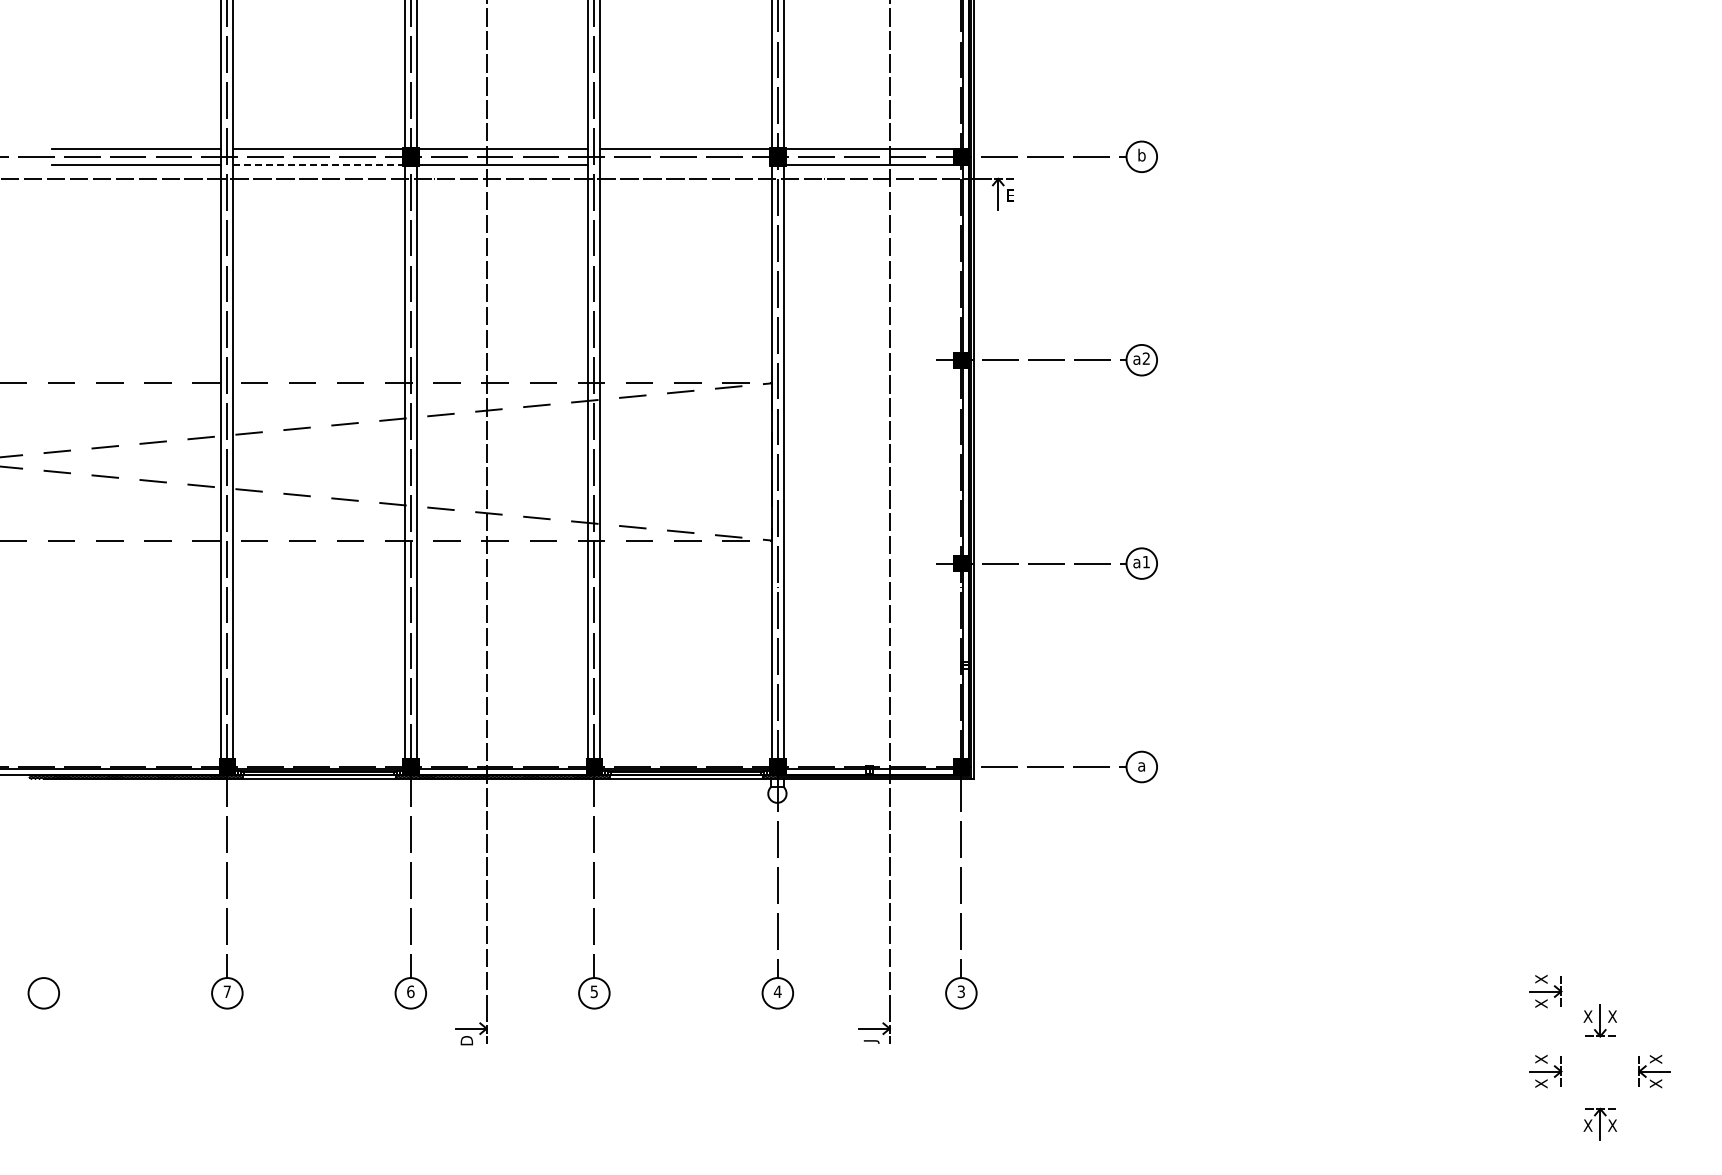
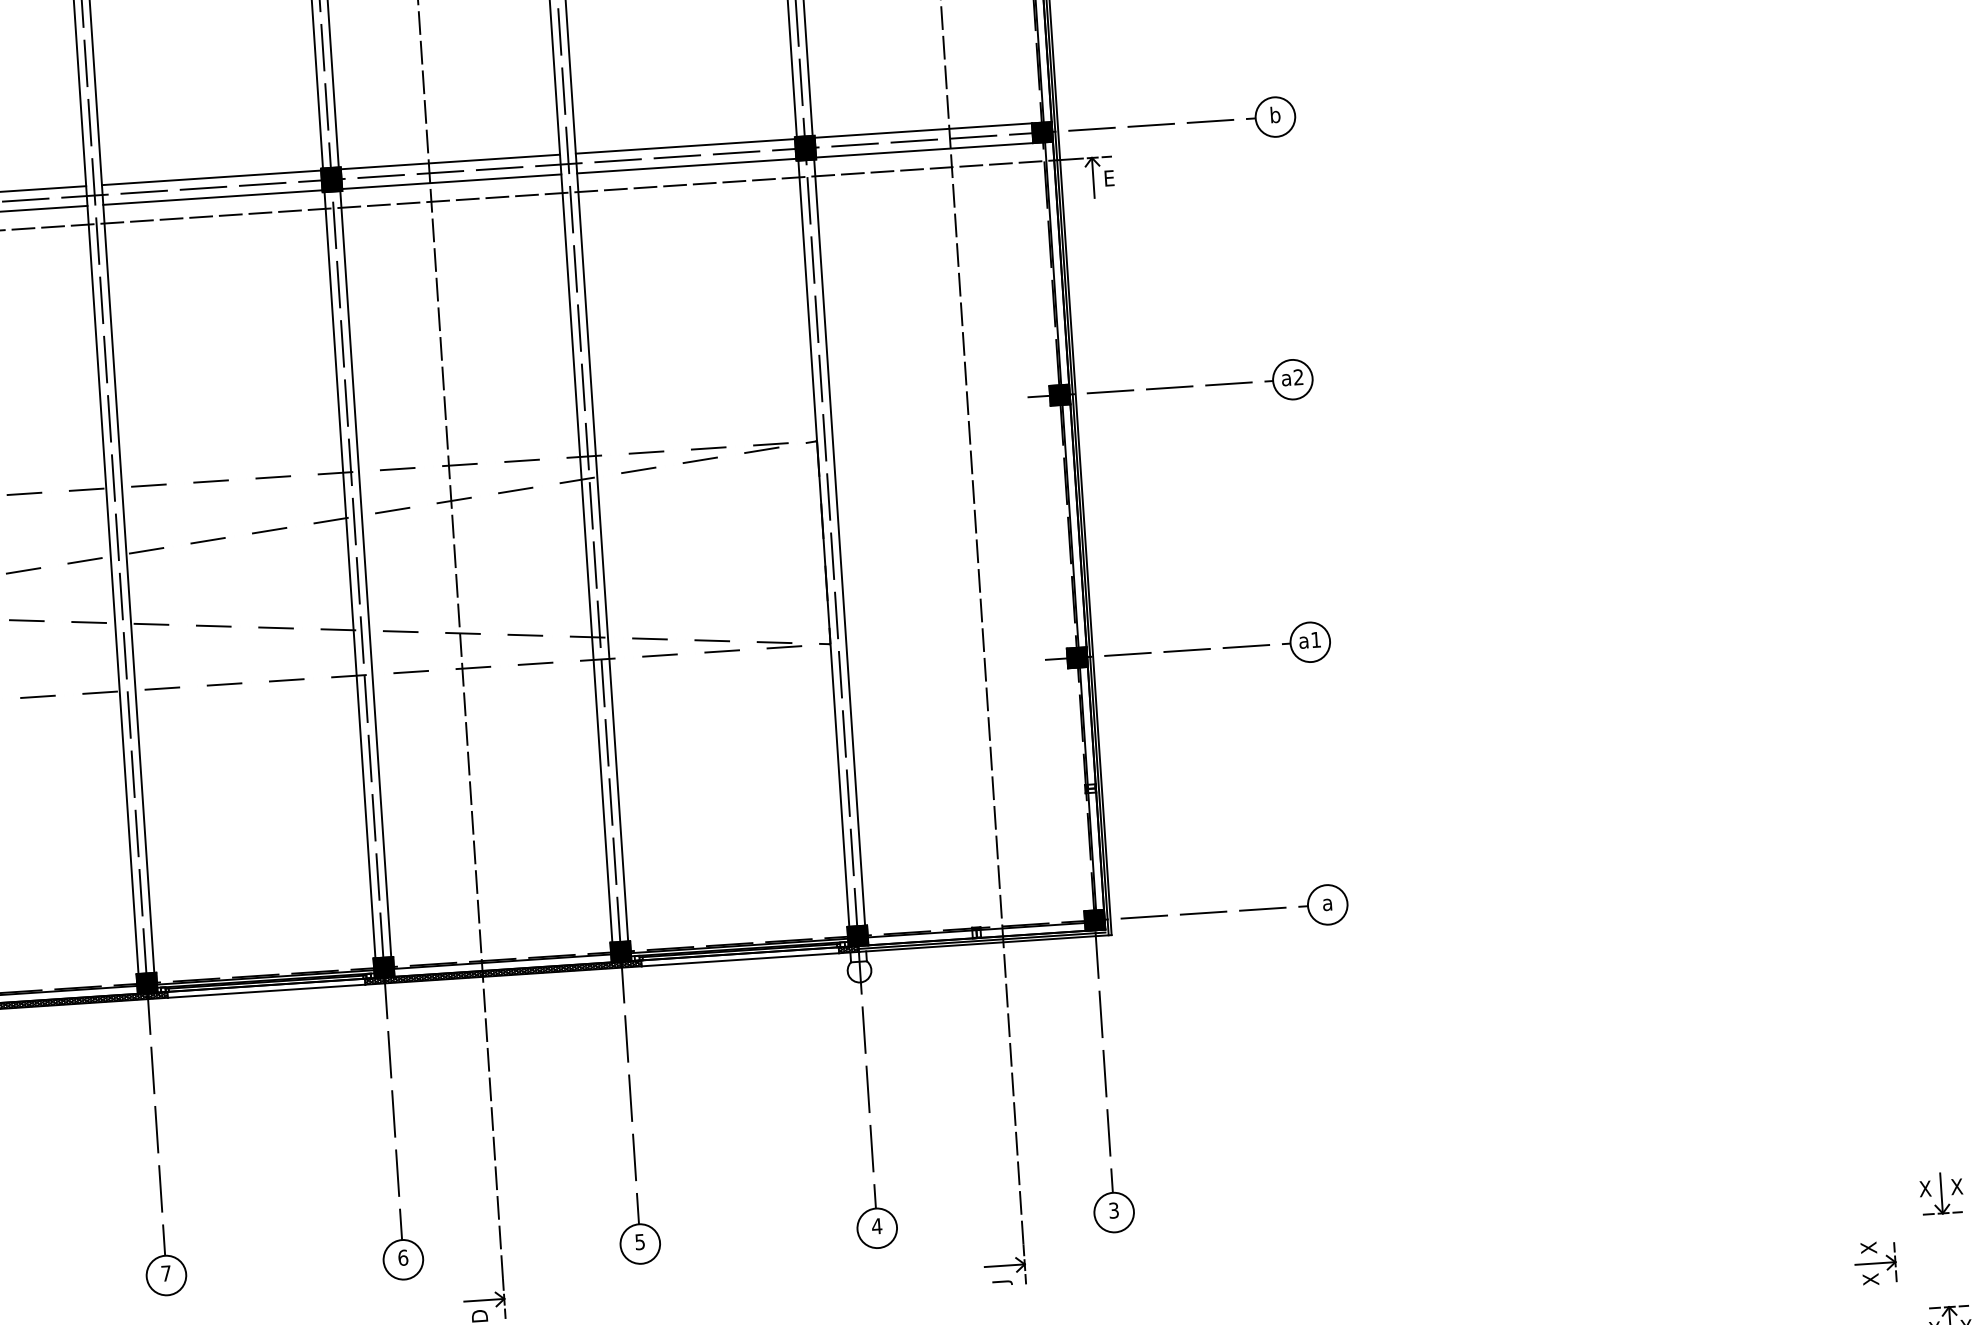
line: (318, 164) -> (213, 197), dashed -> solid
line: (685, 164) -> (686, 166), added
part: (1545, 991) -> (1868, 1160), removed

